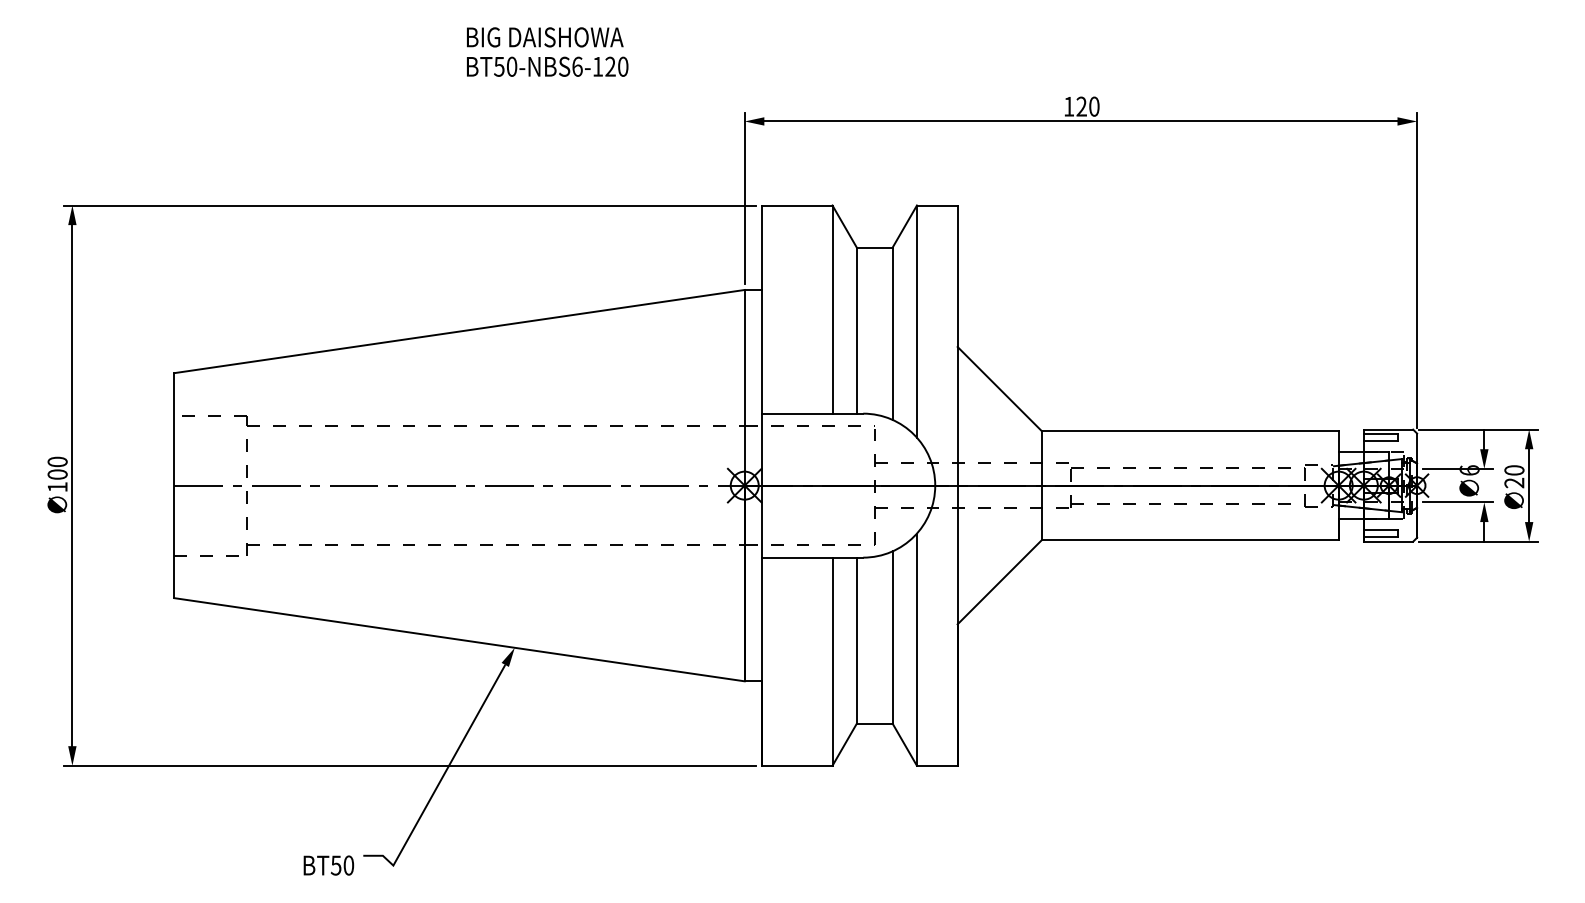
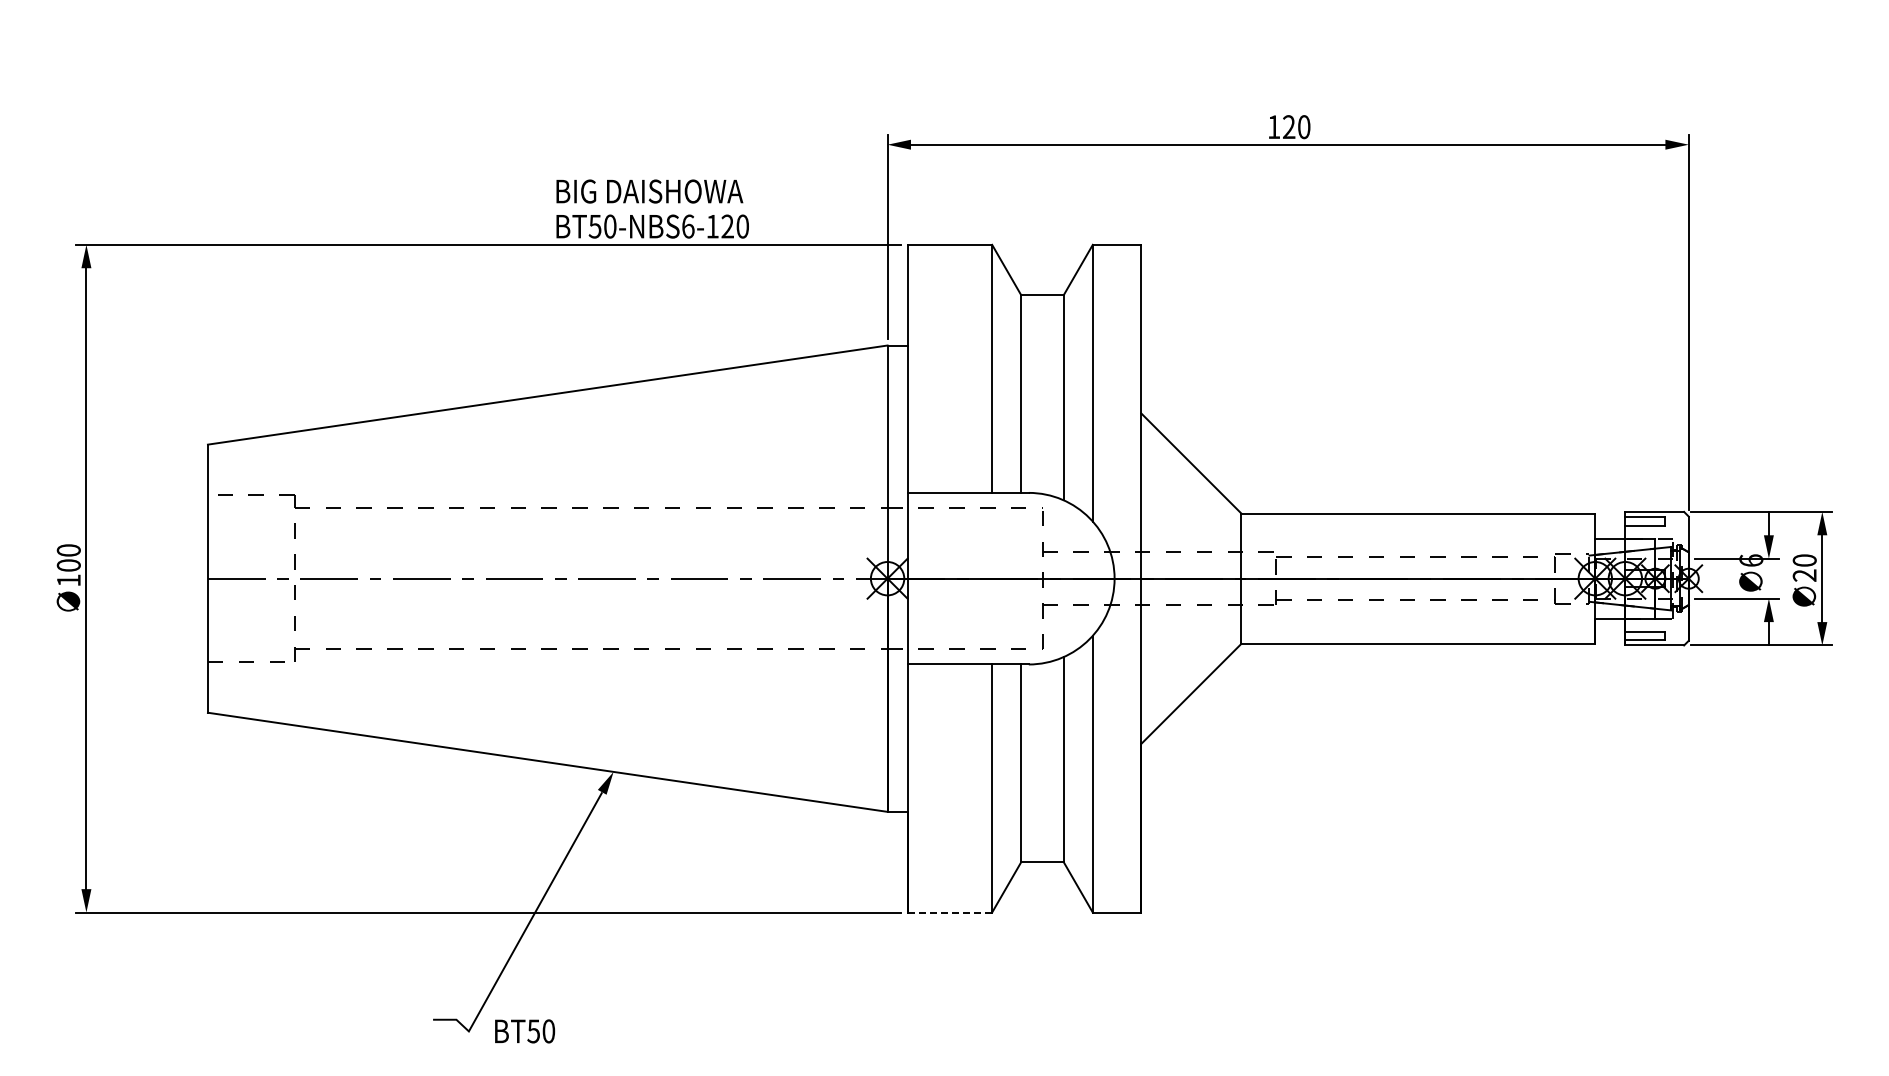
text: (547, 51) -> (652, 208), moved
line: (797, 765) -> (950, 912), solid -> dashed
text: (329, 865) -> (525, 1031), moved

